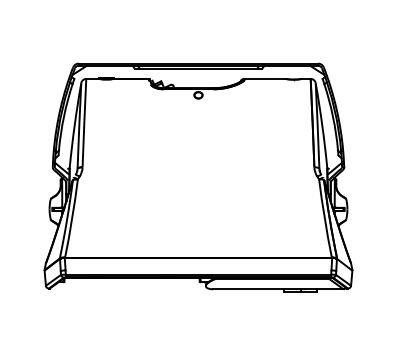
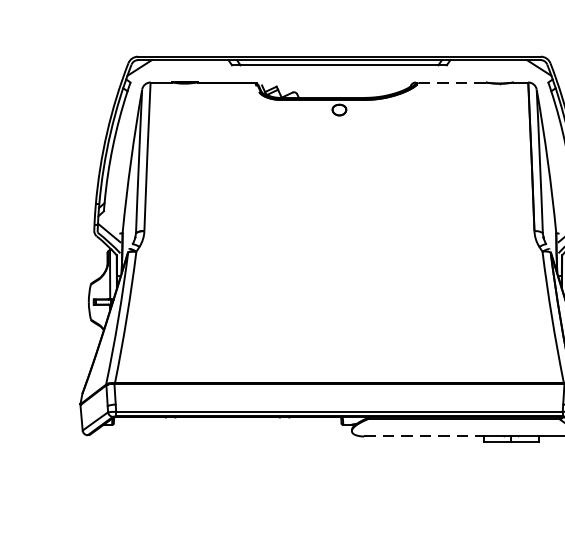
line: (264, 78) -> (450, 81), solid -> dashed
line: (249, 289) -> (425, 436), solid -> dashed

